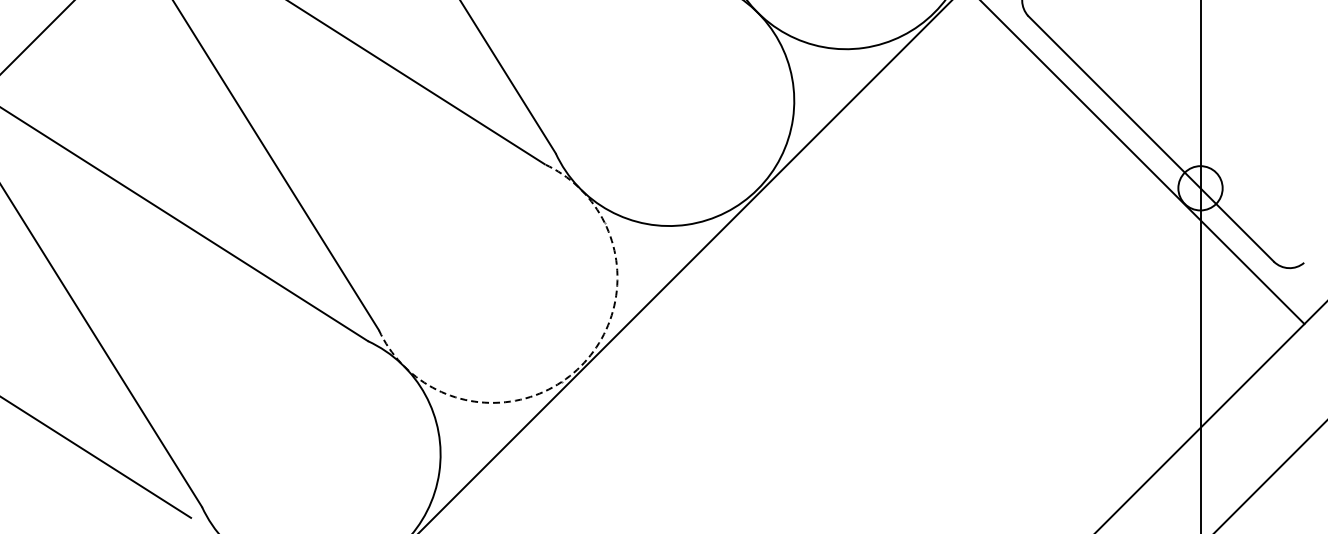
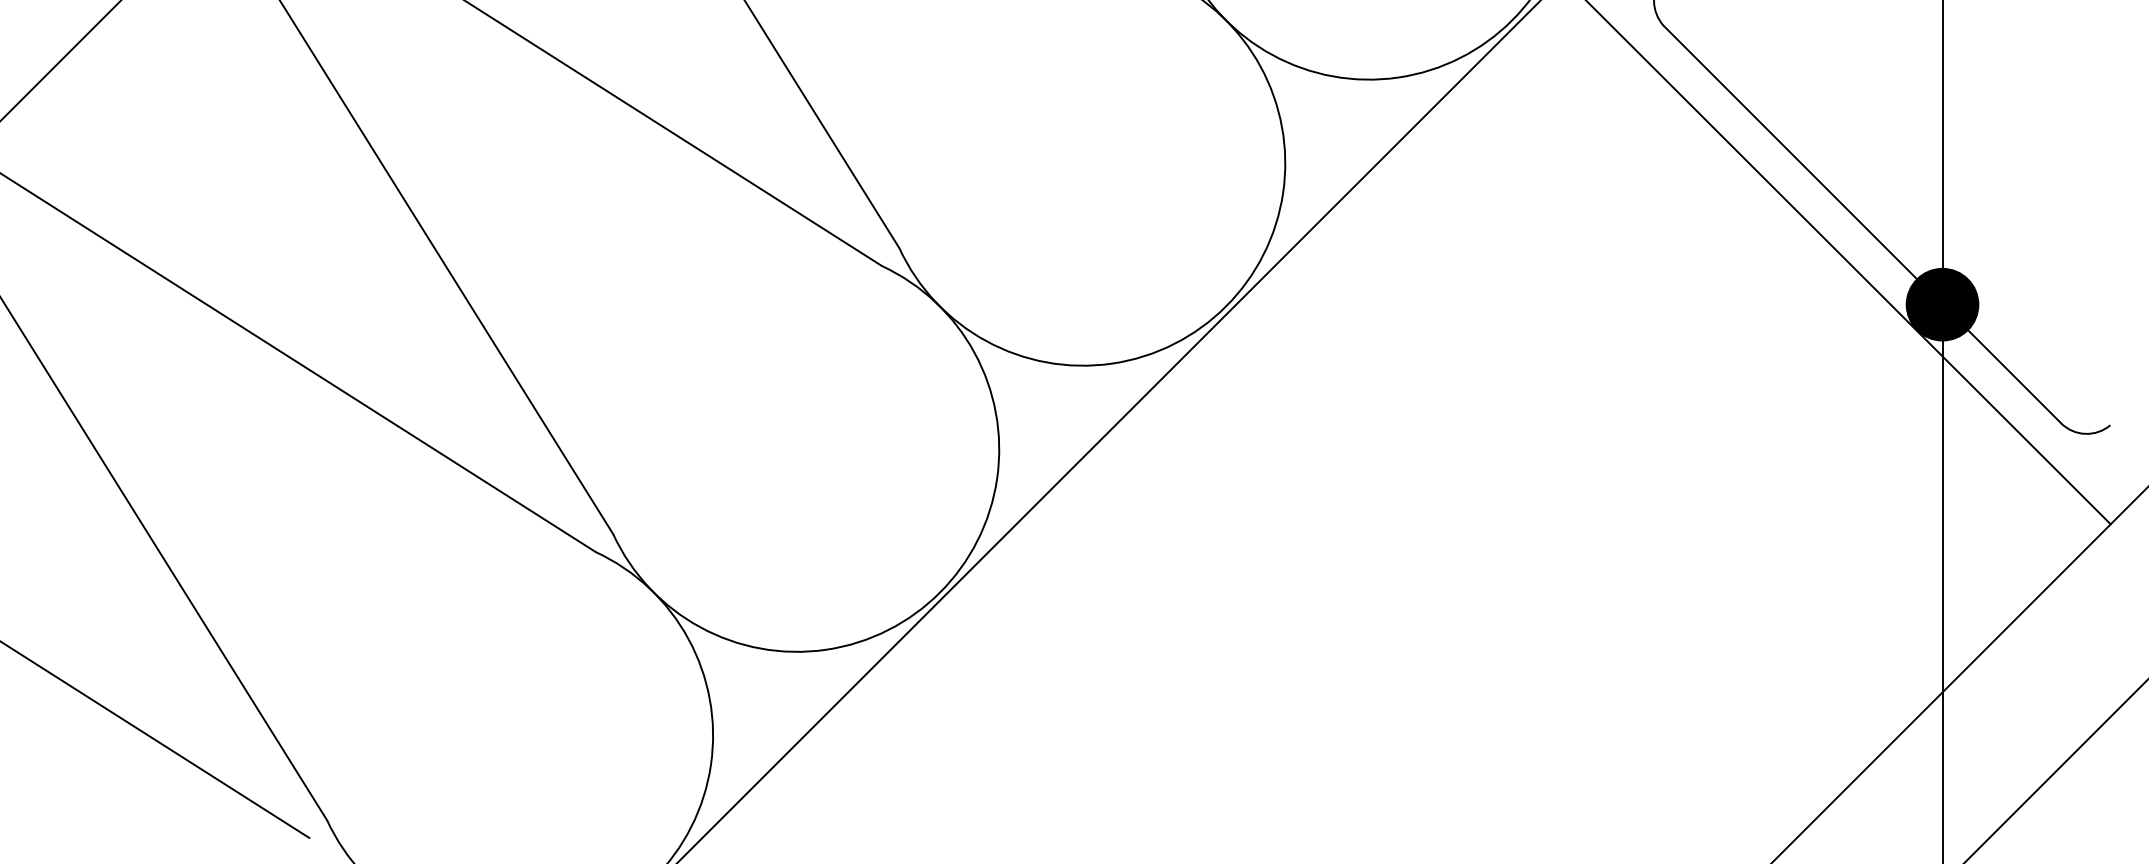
fill: (1200, 188) -> (1942, 304), added
arc: (580, 366) -> (939, 592), dashed -> solid

